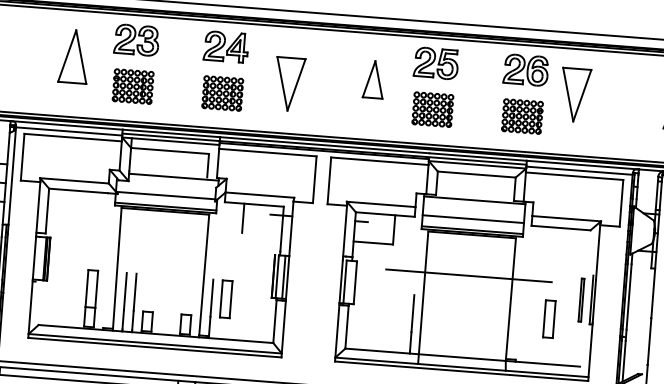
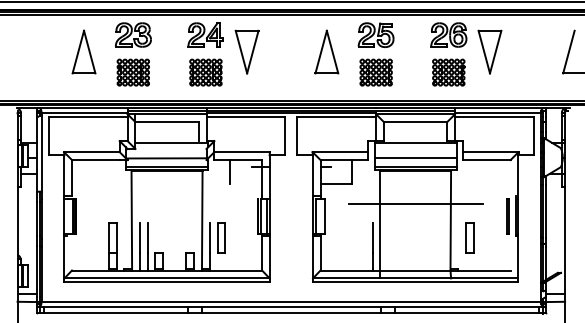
part: (373, 78) -> (326, 51), size x1.43
part: (288, 83) -> (246, 51), moved
part: (548, 318) -> (469, 237), moved

